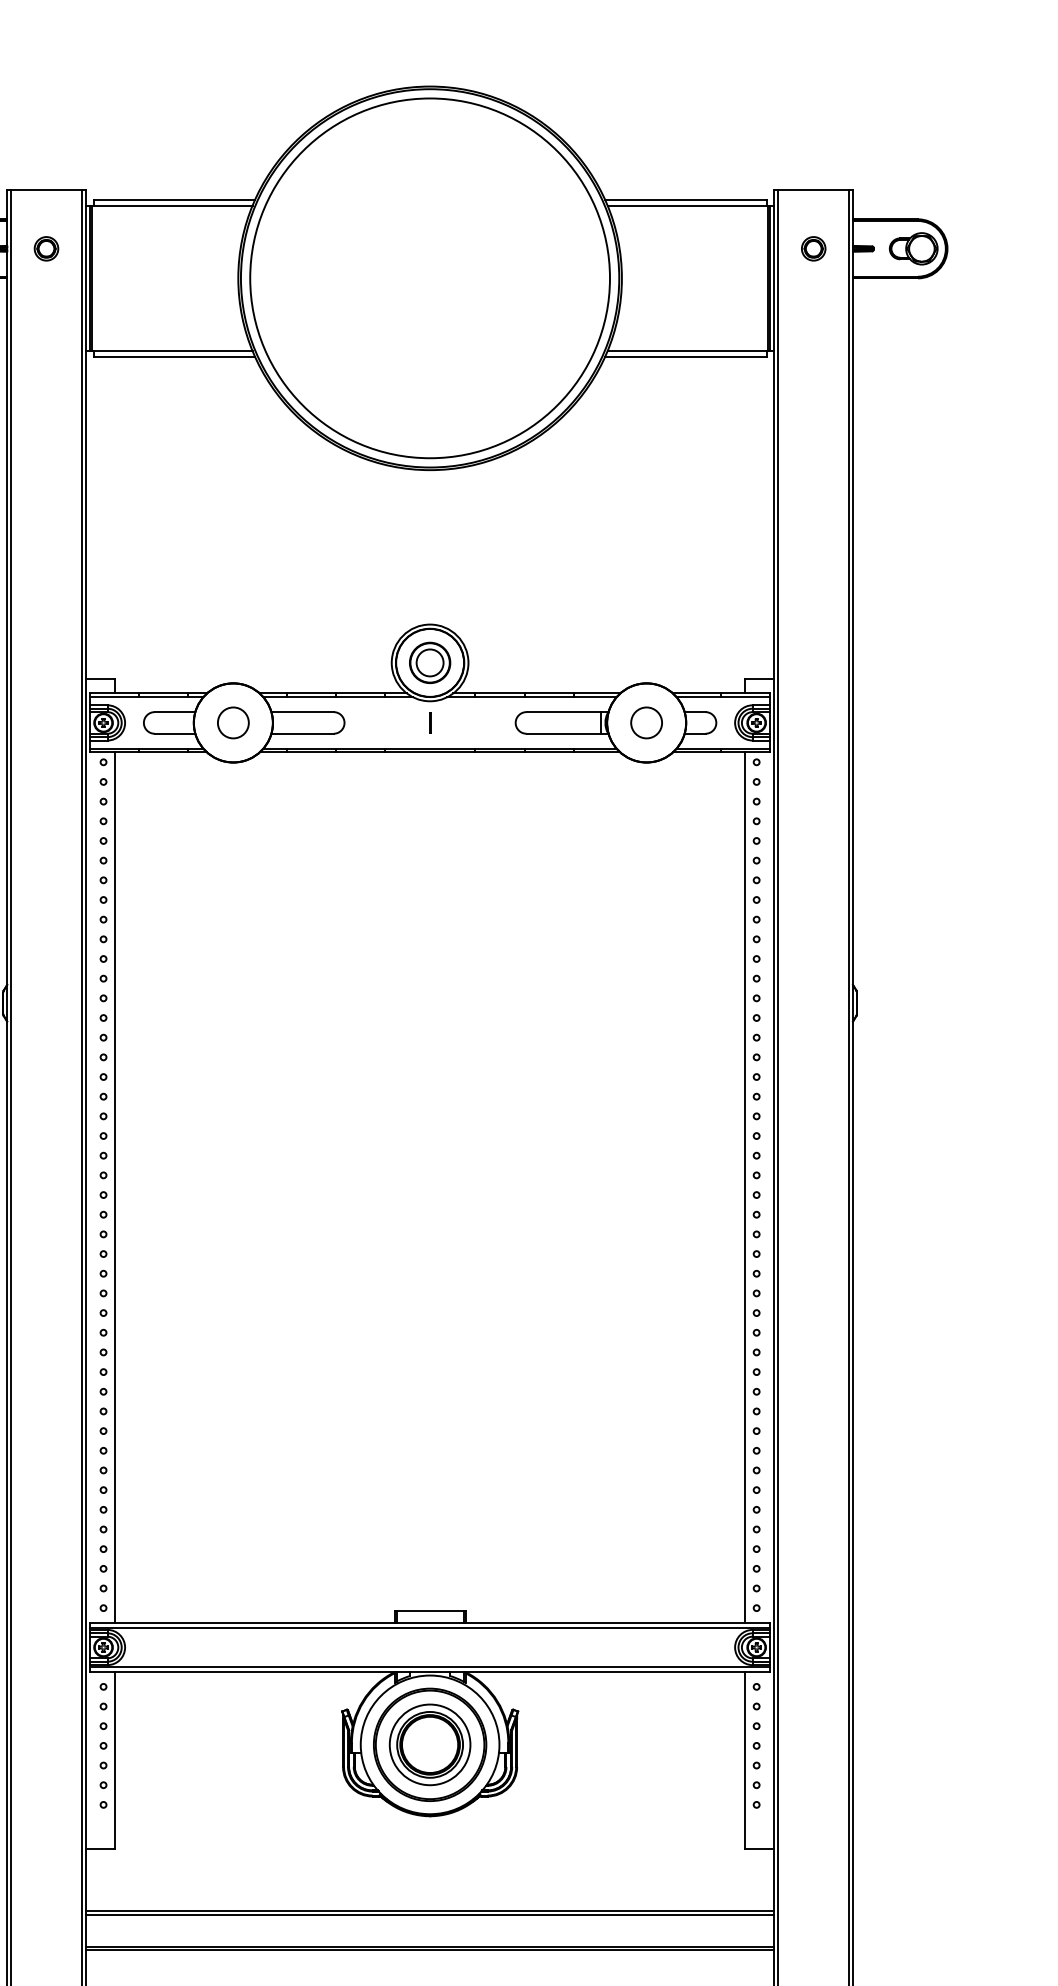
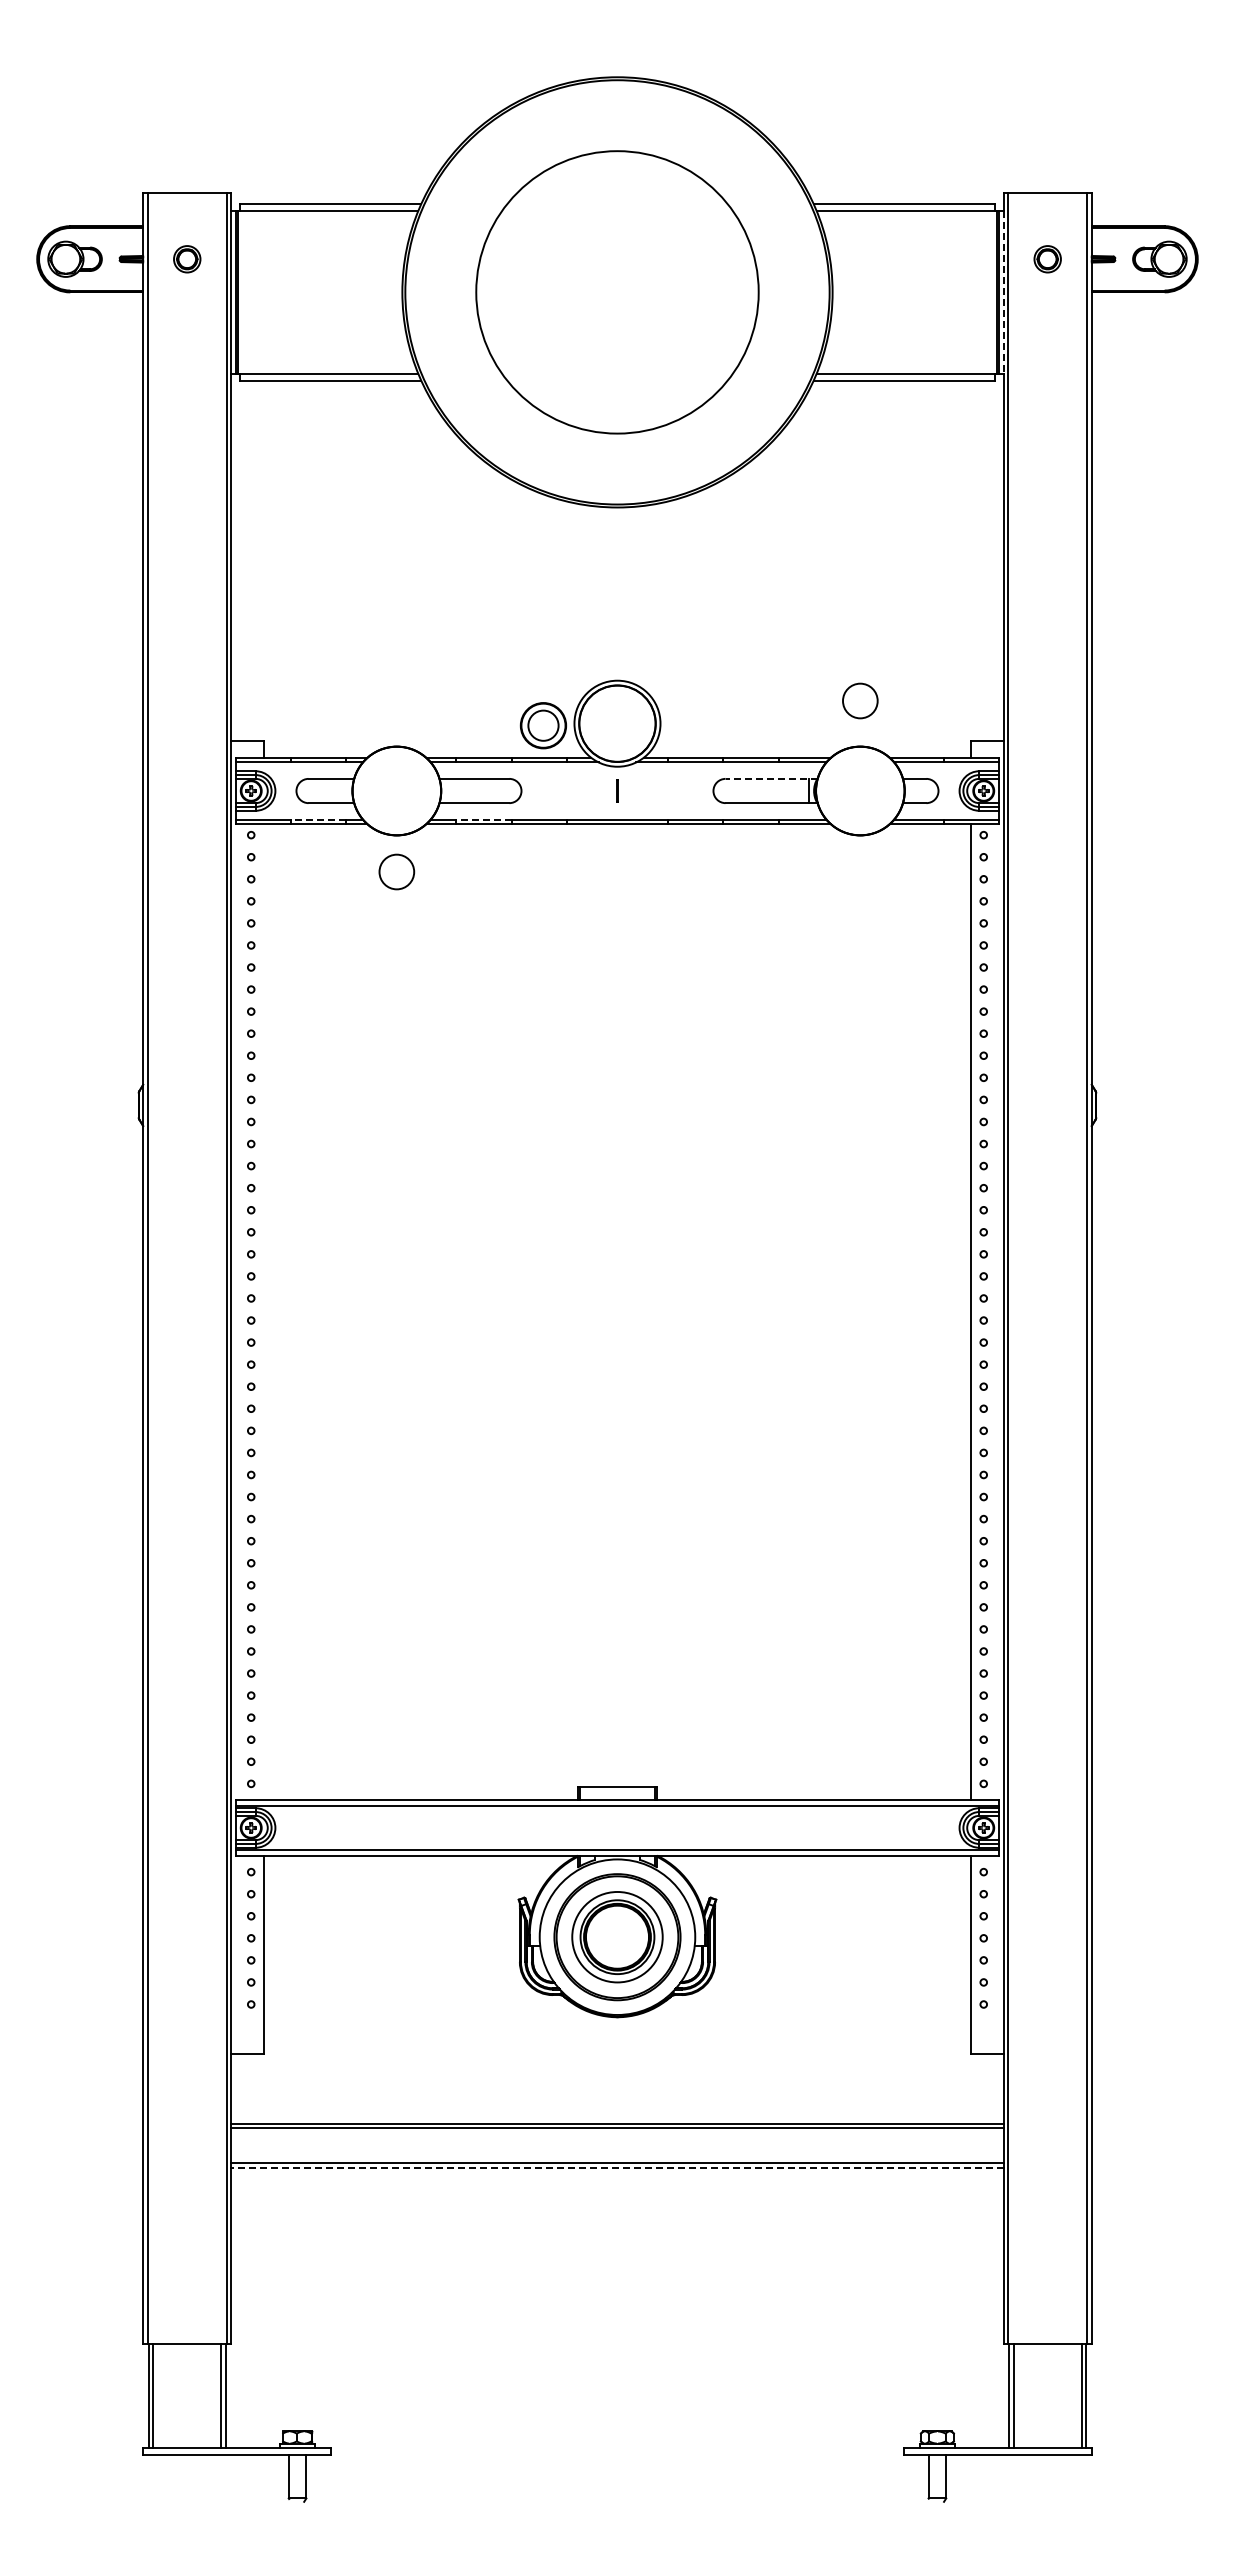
circle: (430, 278) -> (617, 292), size x0.7
line: (774, 278) -> (1003, 292), solid -> dashed
part: (430, 662) -> (543, 725), moved
line: (567, 711) -> (771, 778), solid -> dashed
circle: (233, 722) -> (396, 871), moved
circle: (646, 722) -> (860, 700), moved
line: (163, 748) -> (318, 819), solid -> dashed
line: (311, 748) -> (484, 819), solid -> dashed
line: (115, 1187) -> (264, 1312), removed
line: (429, 1950) -> (616, 2167), solid -> dashed

